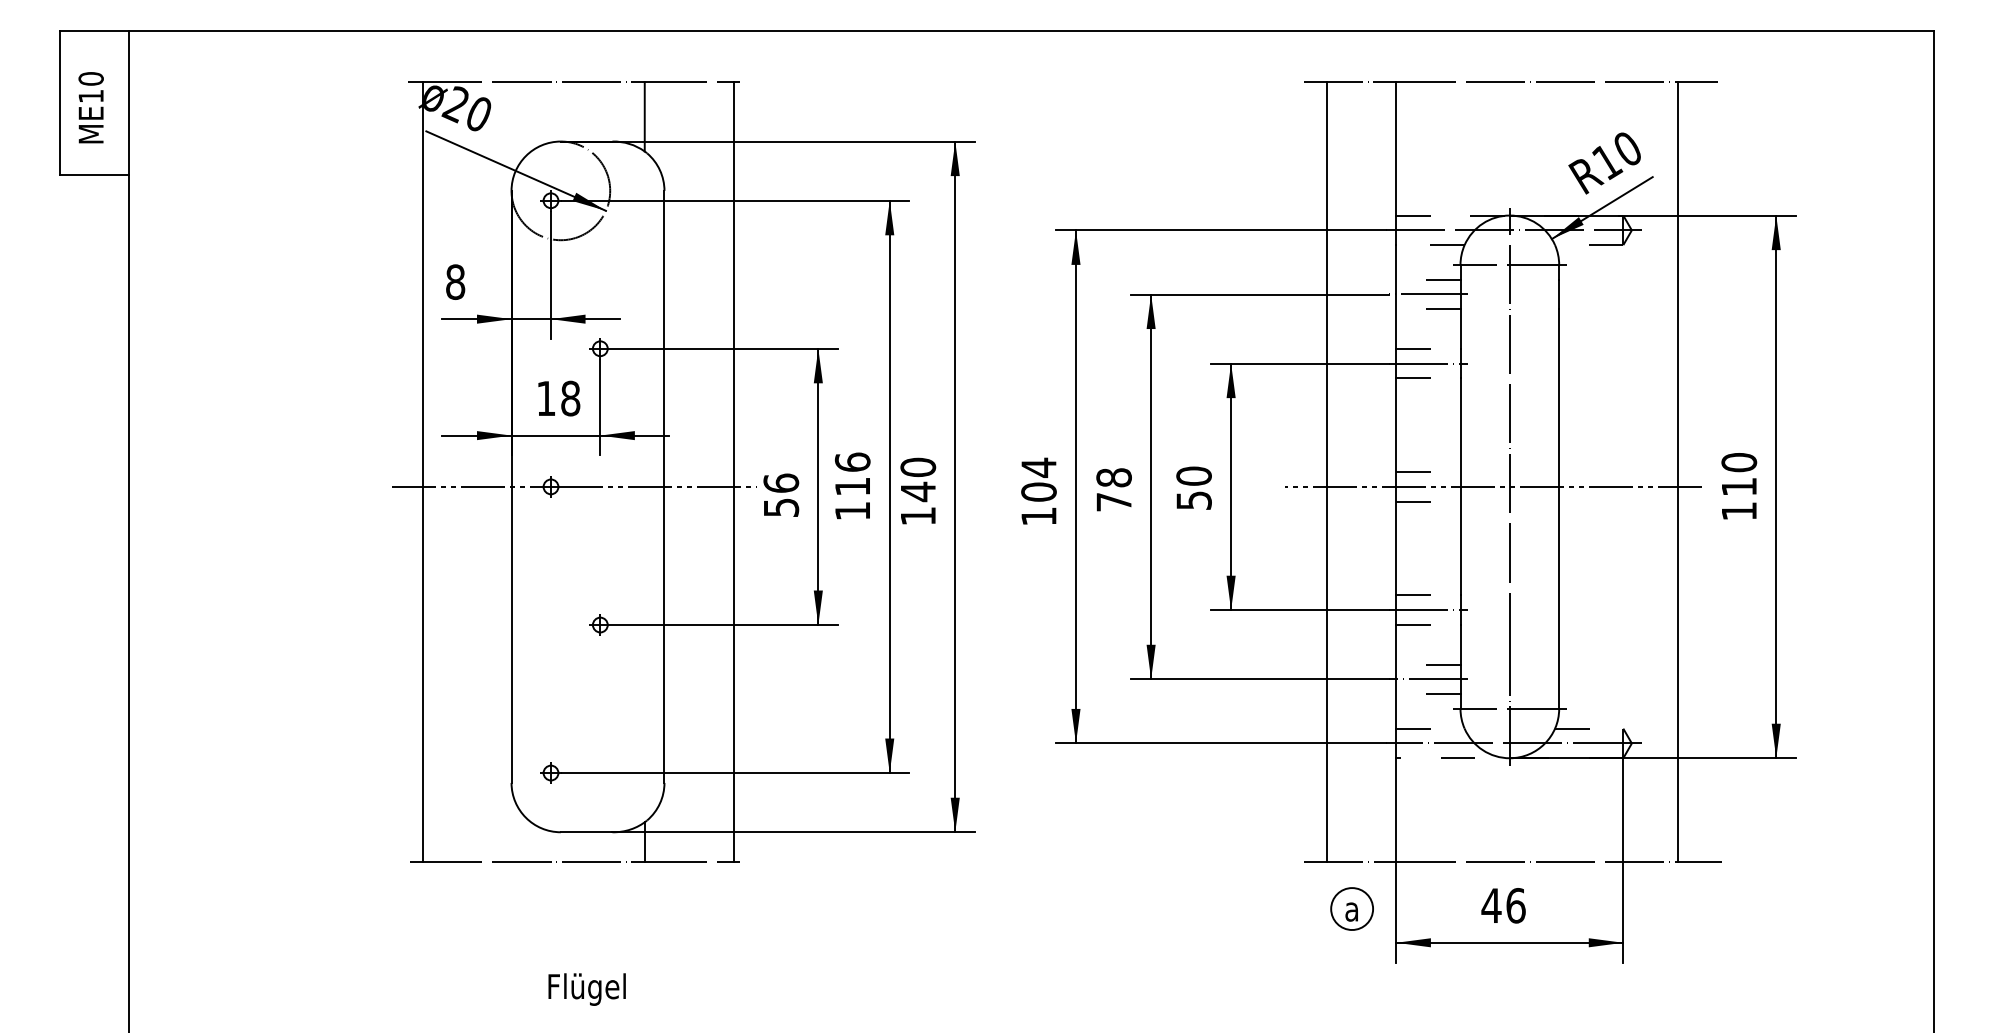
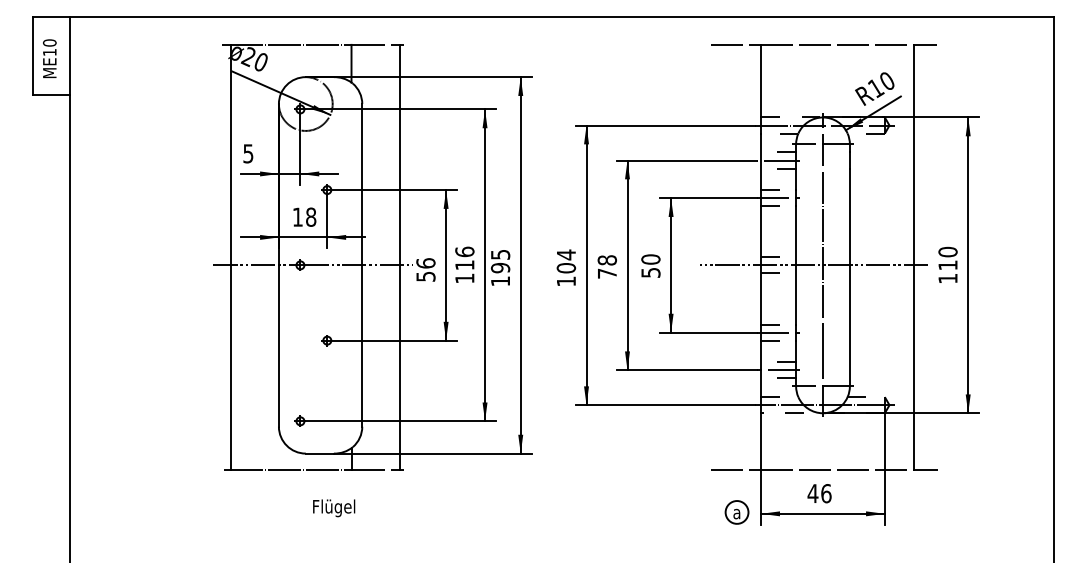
text: (455, 281) -> (248, 153), 8 -> 5
line: (1327, 470) -> (723, 256), removed
text: (918, 479) -> (500, 261), 140 -> 195
part: (1351, 909) -> (736, 512), moved
text: (587, 989) -> (334, 508), moved

